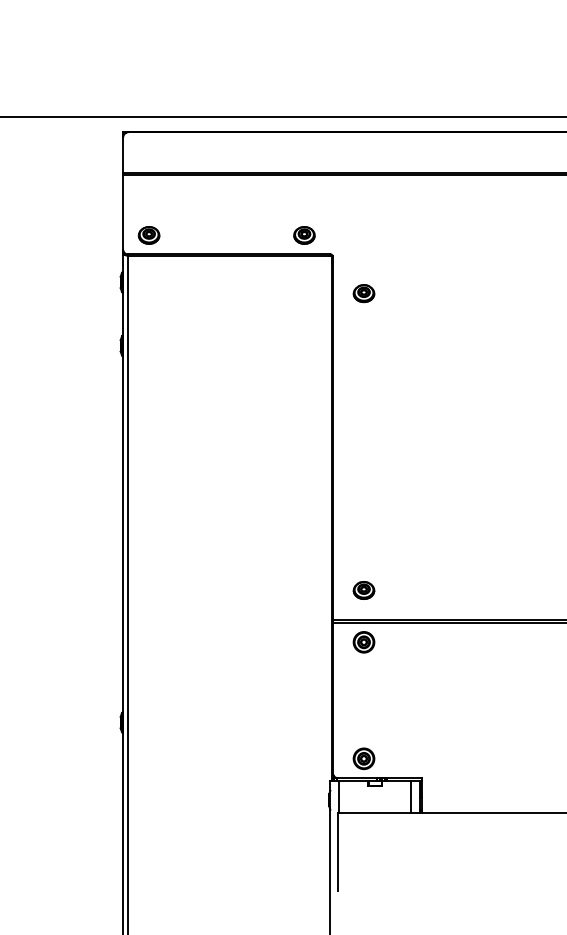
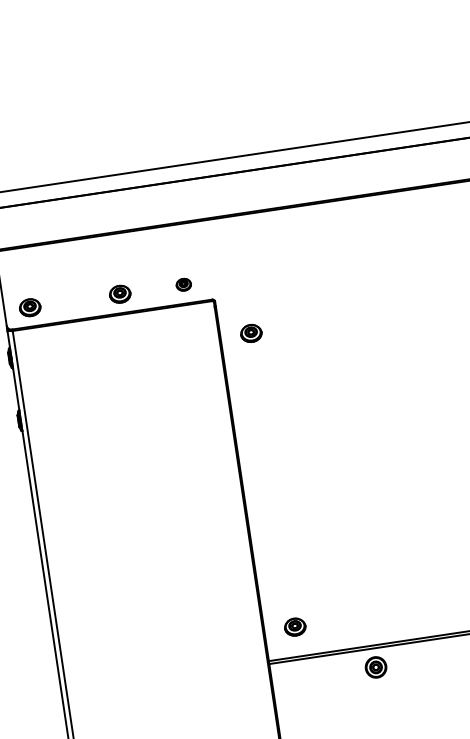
part: (239, 235) -> (119, 294), added
part: (304, 235) -> (183, 284), size x0.7
part: (363, 642) -> (375, 667), moved

